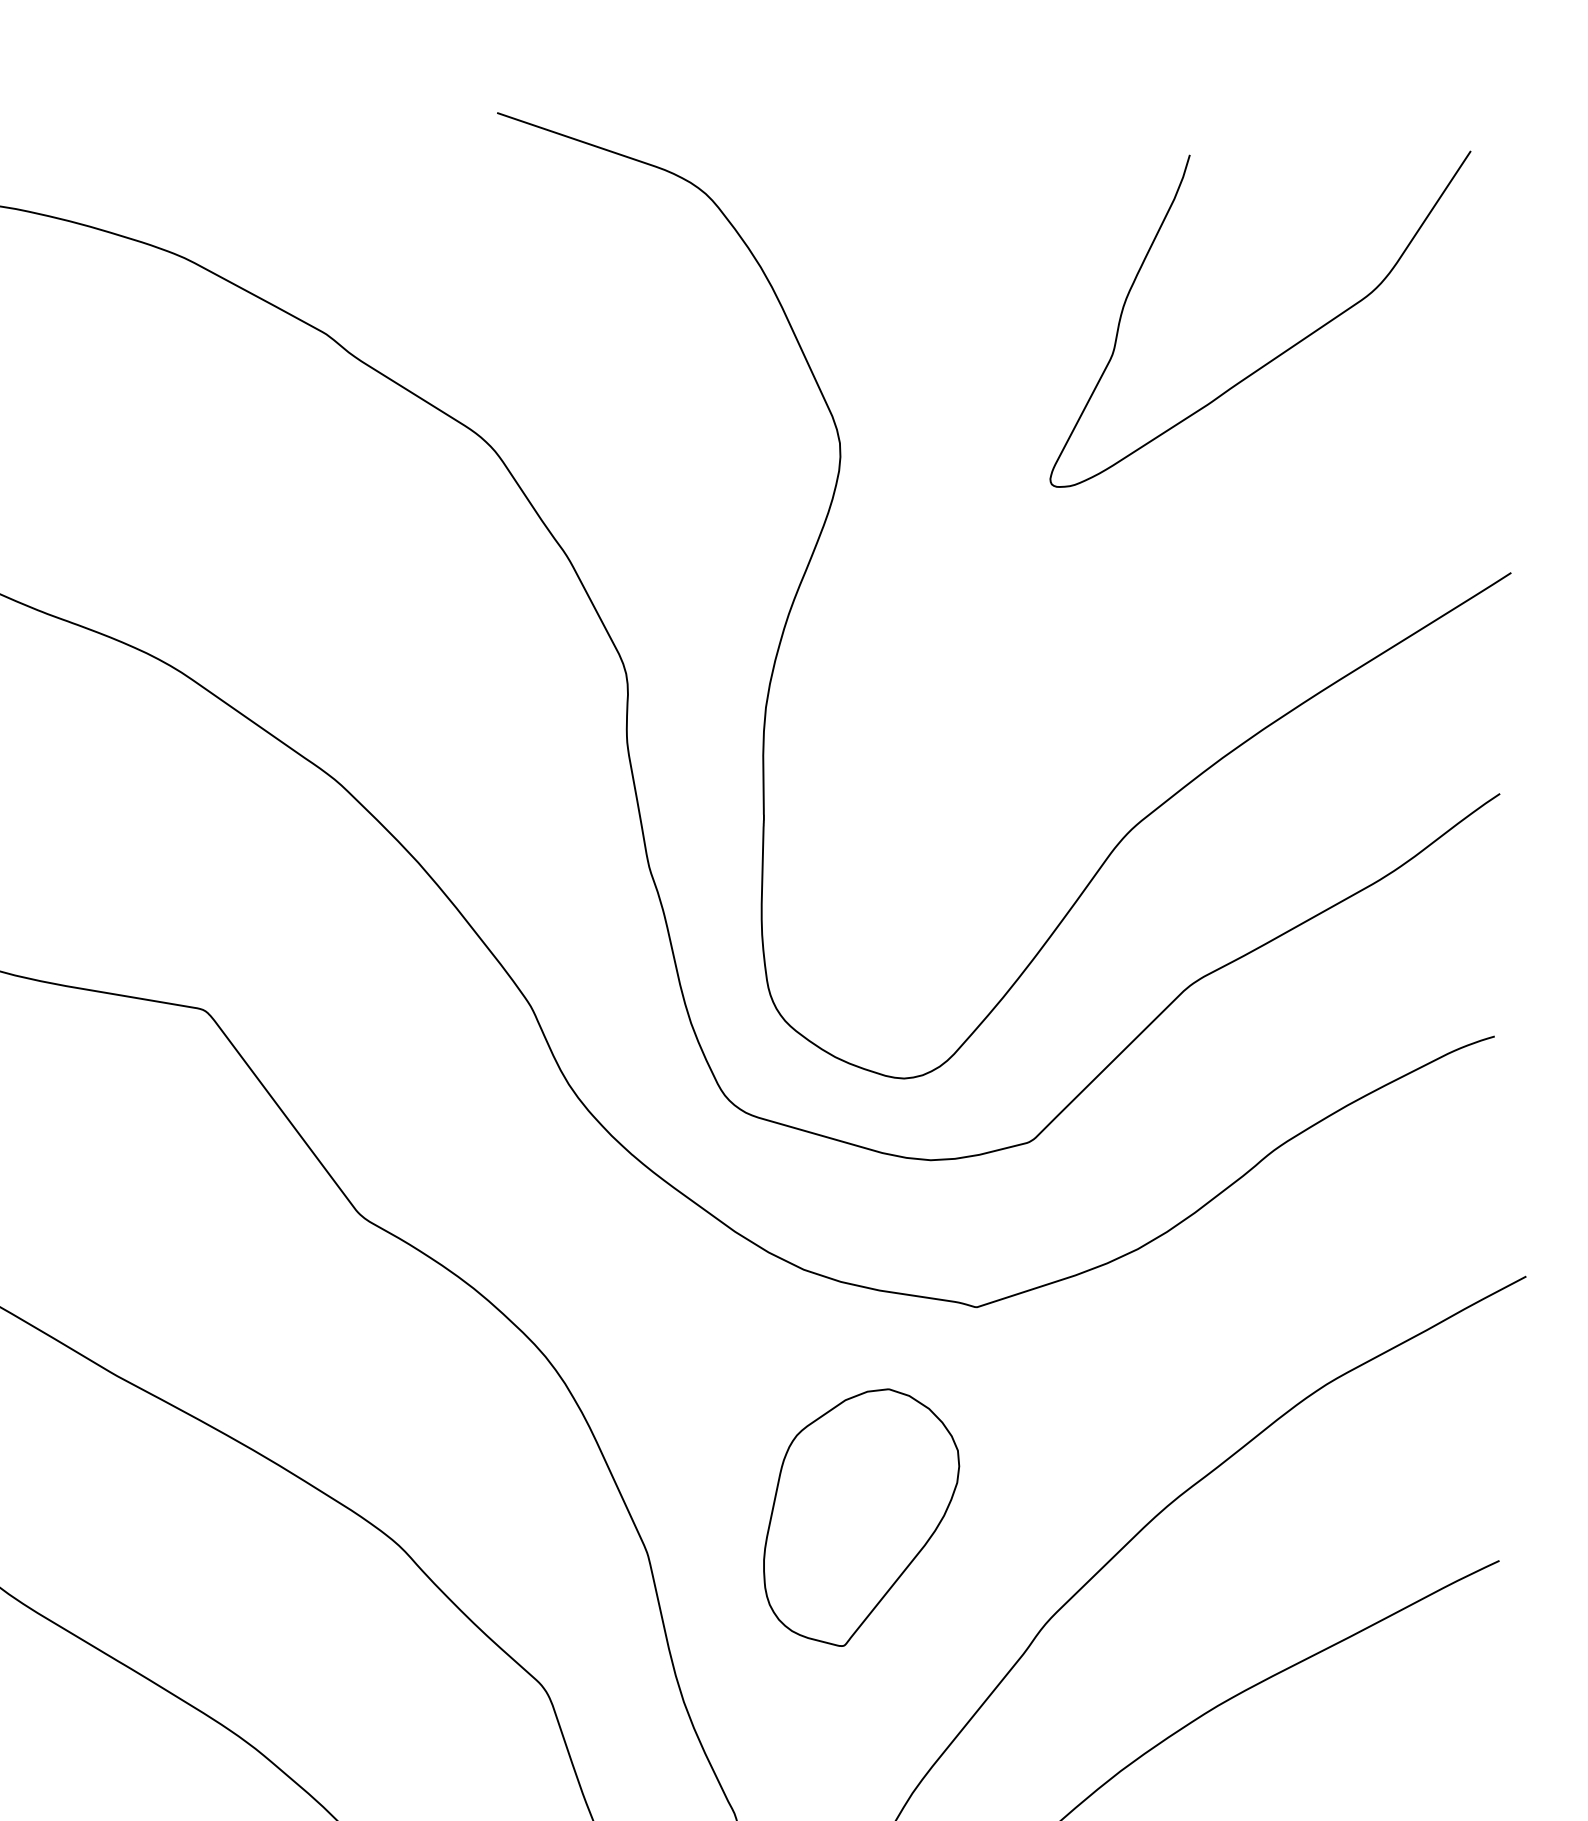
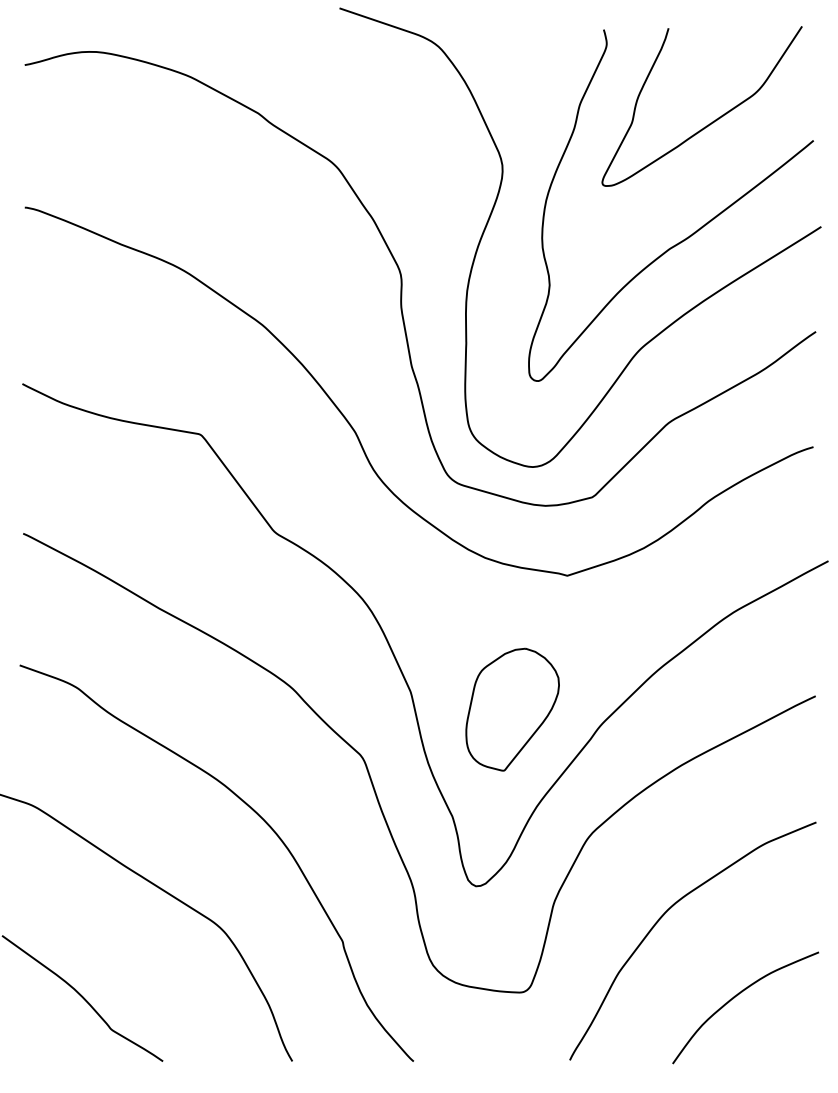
curve: (1235, 589) -> (690, 234), added
part: (861, 1517) -> (512, 709), moved

